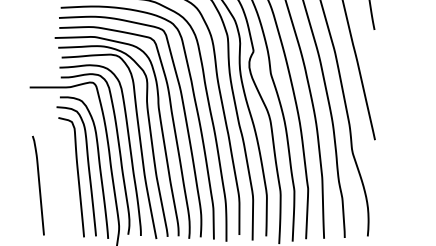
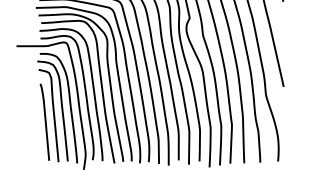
curve: (38, 185) -> (44, 122), moved

